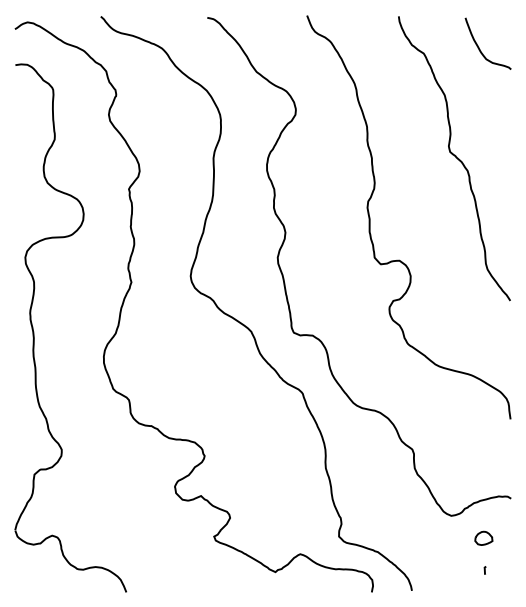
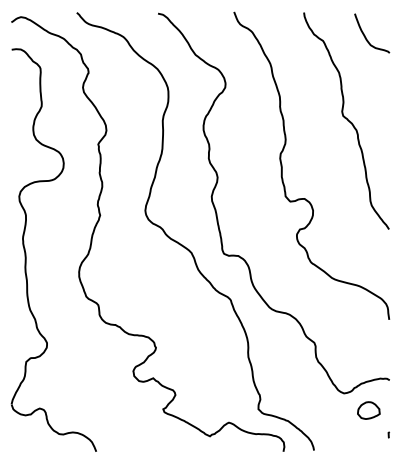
part: (483, 538) -> (368, 410), size x1.67
line: (484, 570) -> (388, 435), moved

